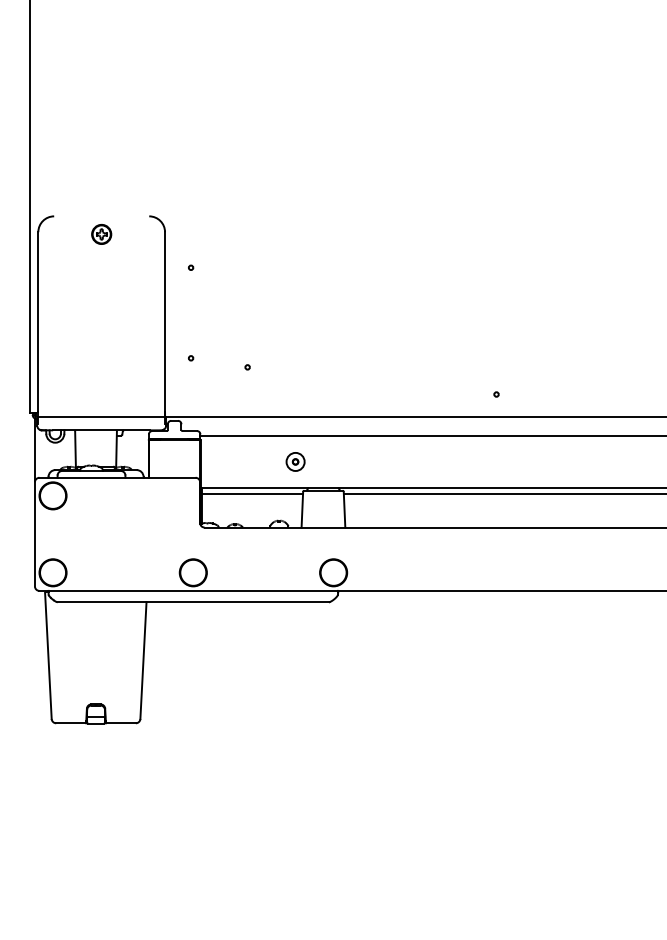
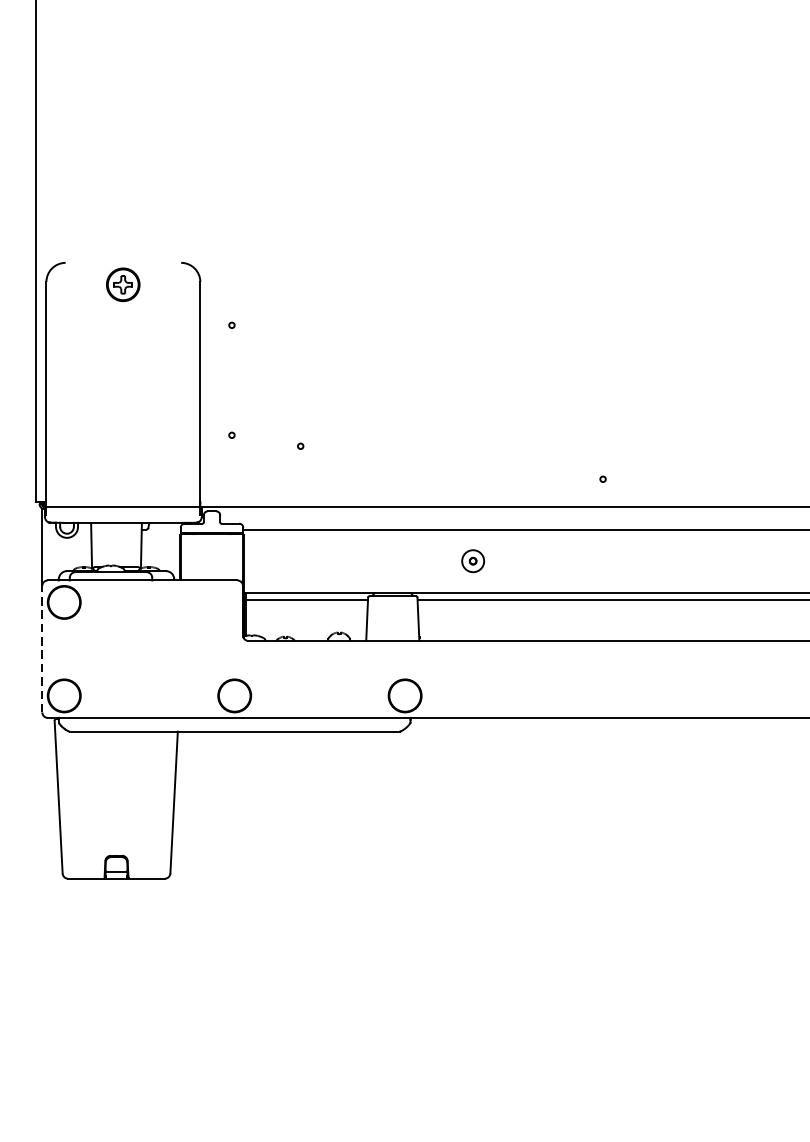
part: (101, 234) -> (123, 284), size x1.4
part: (295, 461) -> (473, 560), moved
line: (34, 533) -> (41, 648), solid -> dashed

